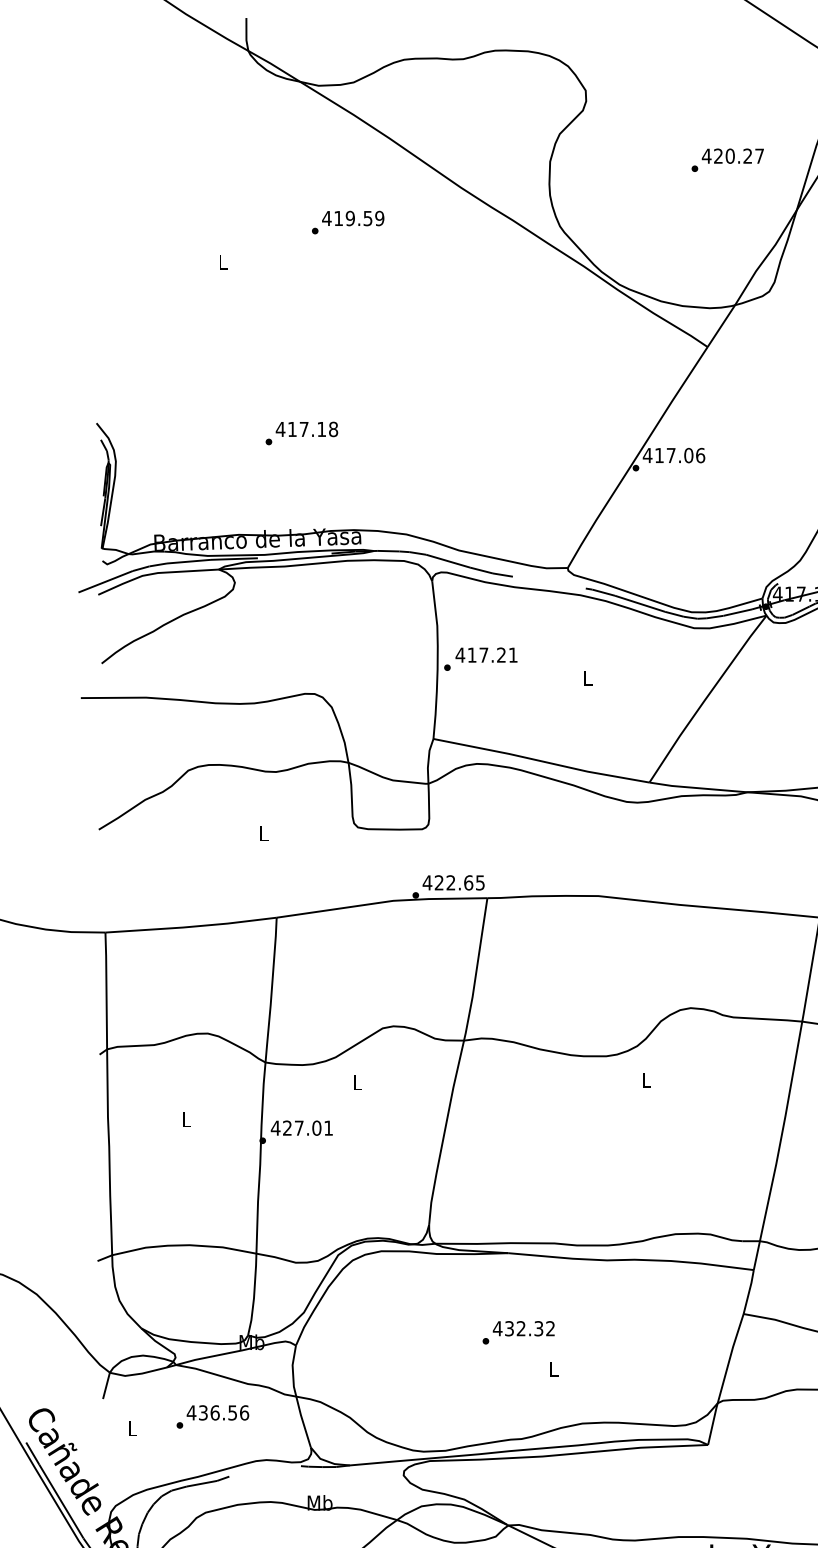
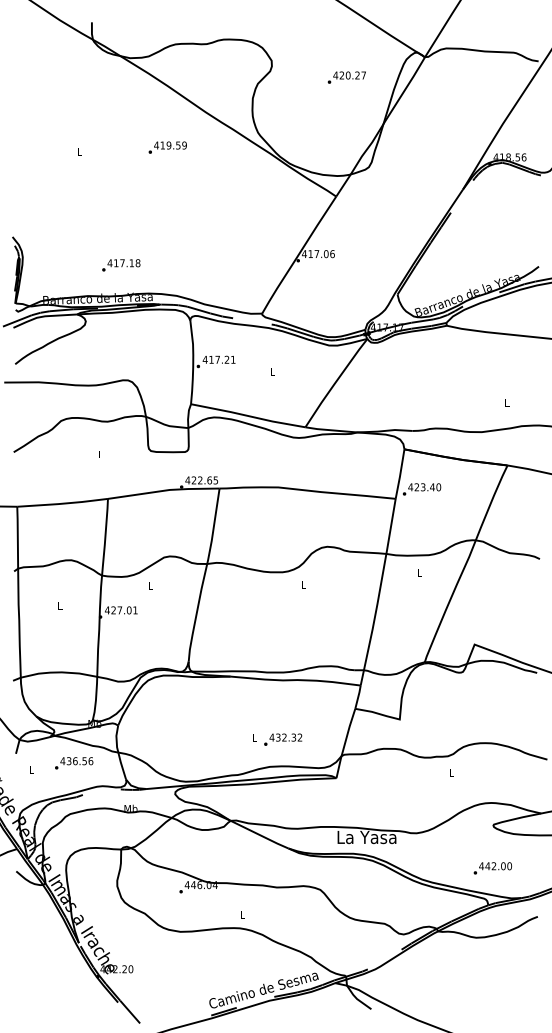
text: (726, 159) -> (346, 77), moved
text: (347, 222) -> (167, 147), moved
text: (302, 433) -> (121, 265), moved
text: (519, 1332) -> (283, 739), moved

